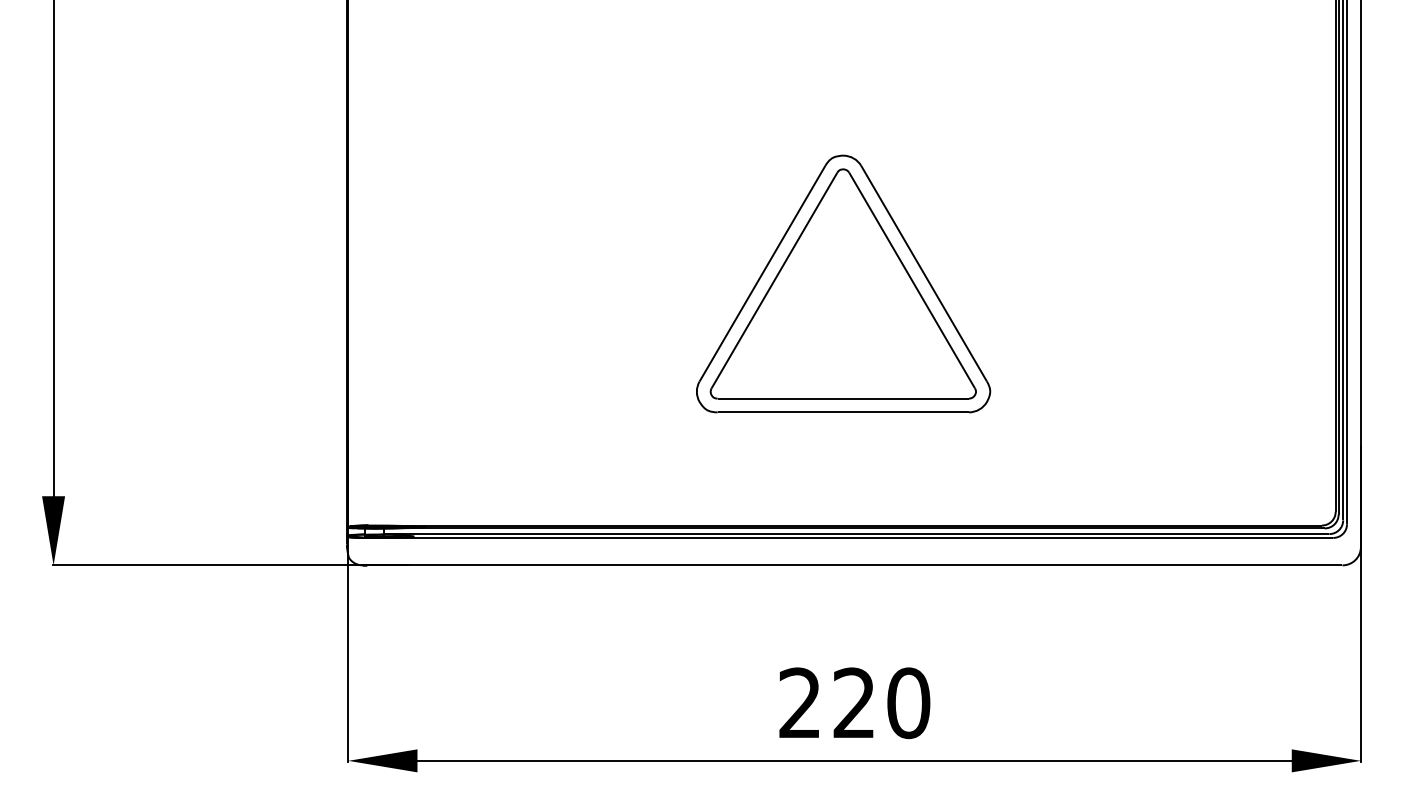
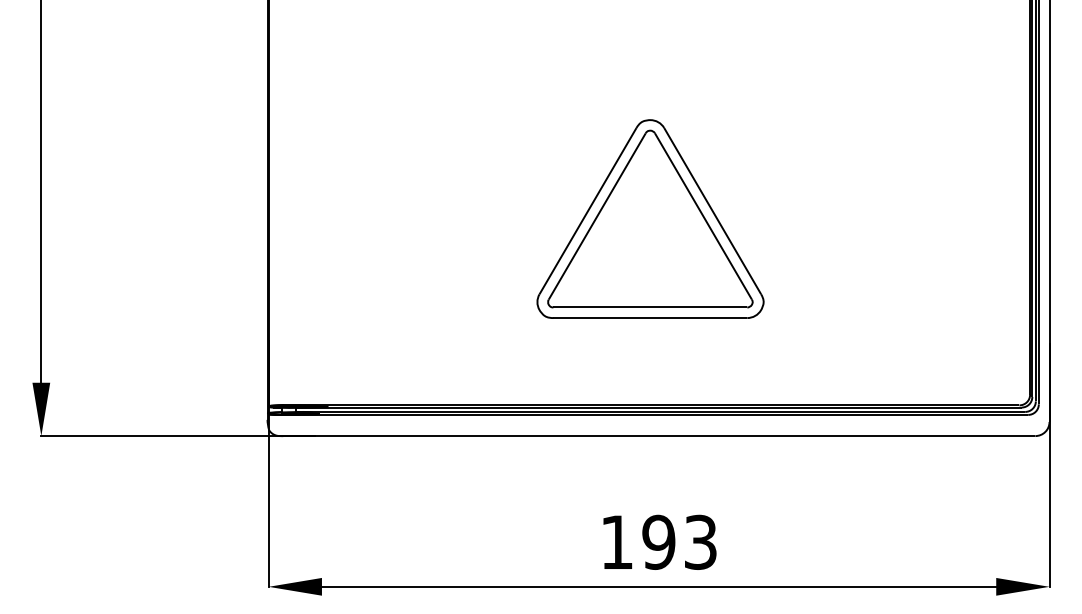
text: (855, 702) -> (659, 541), 220 -> 193

